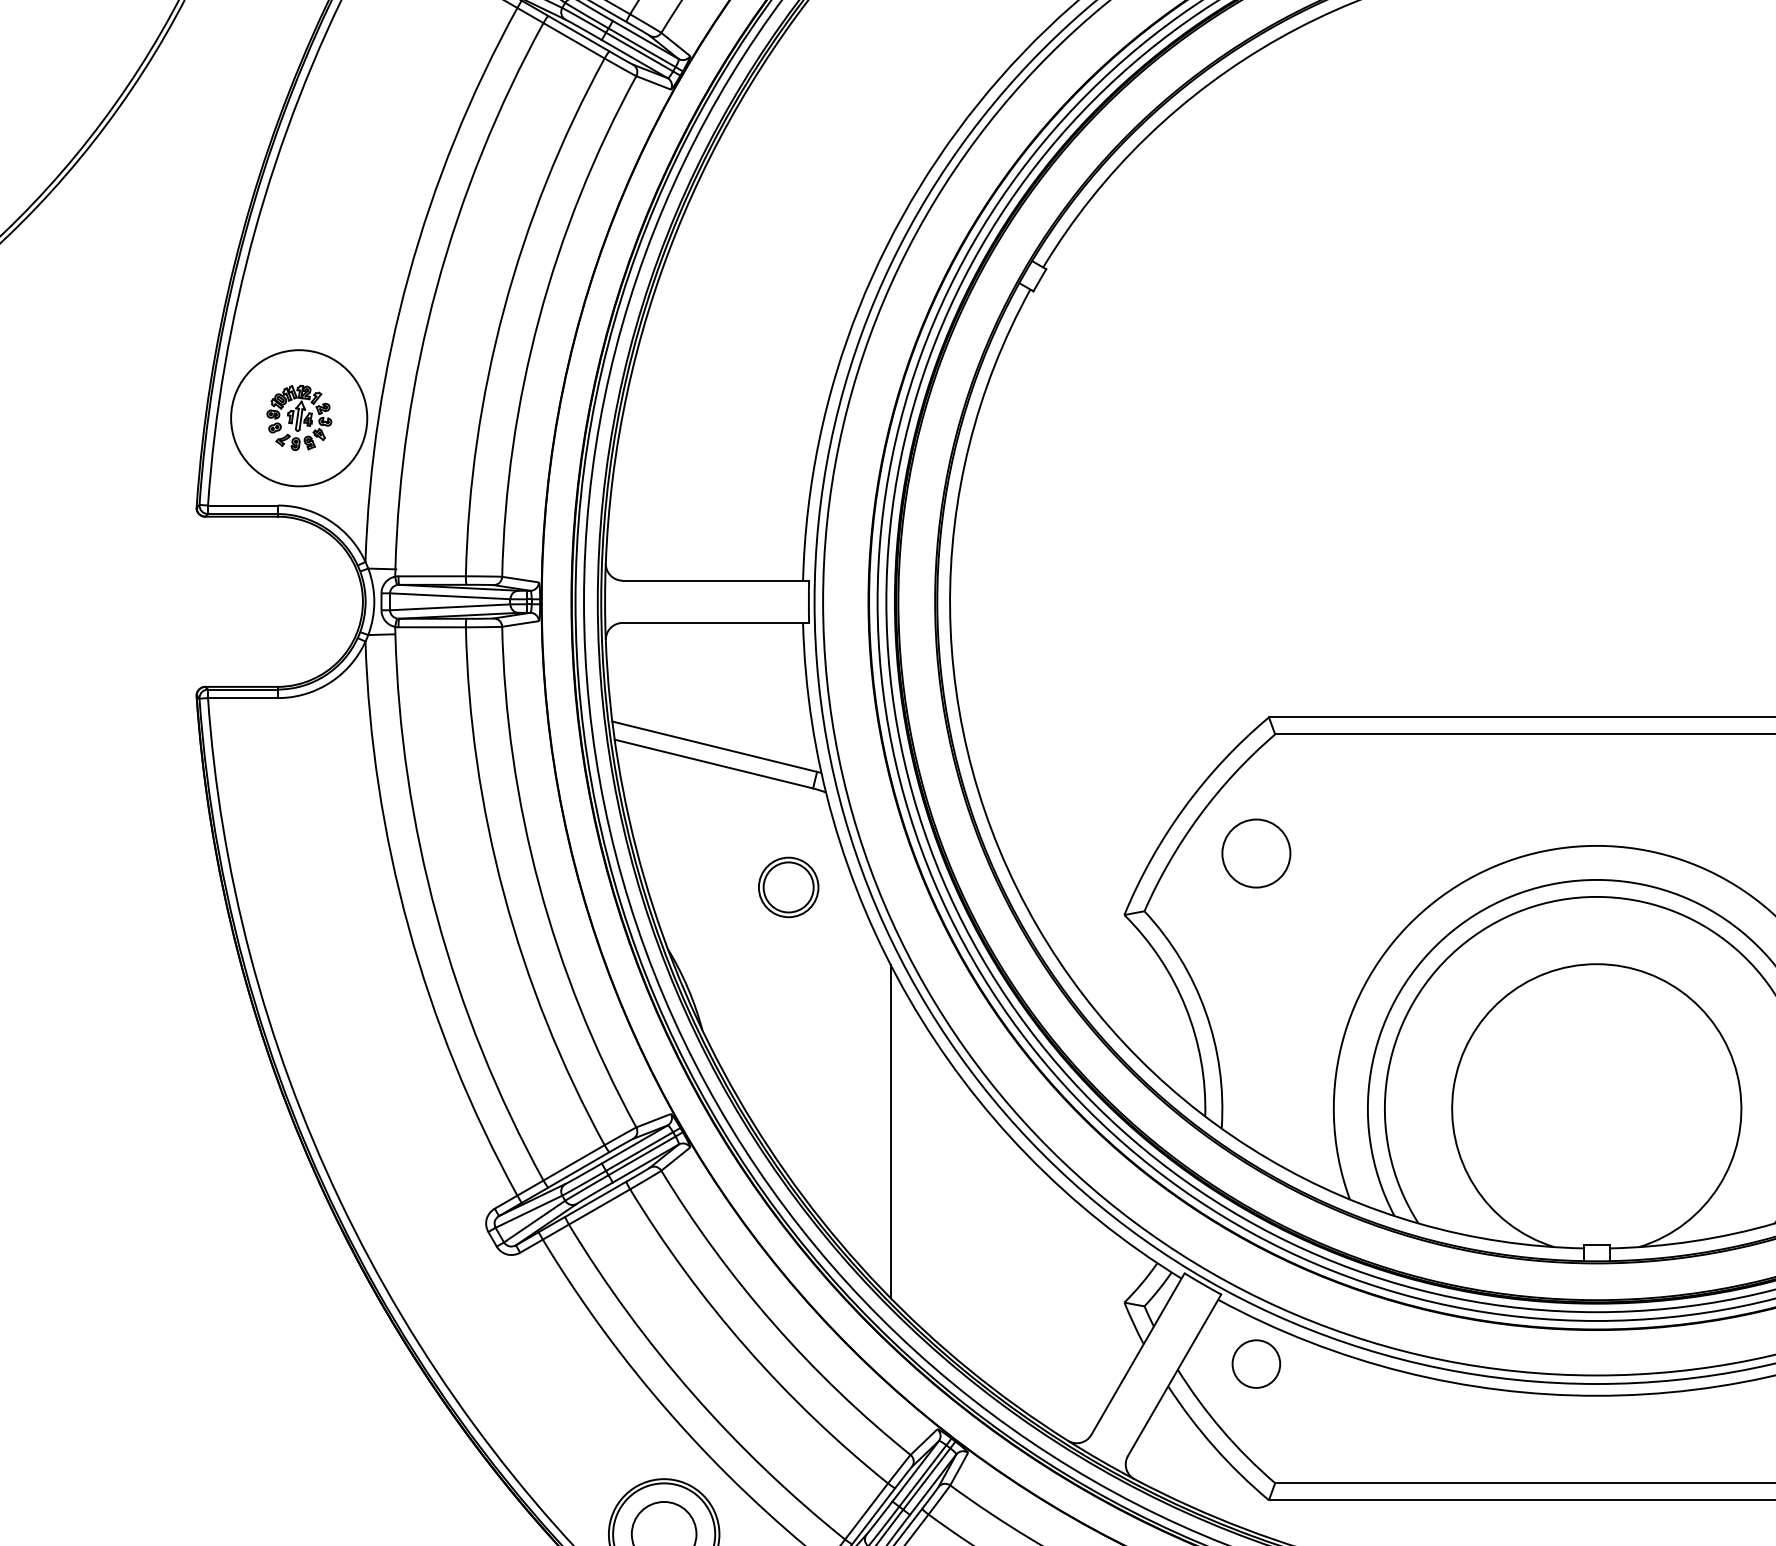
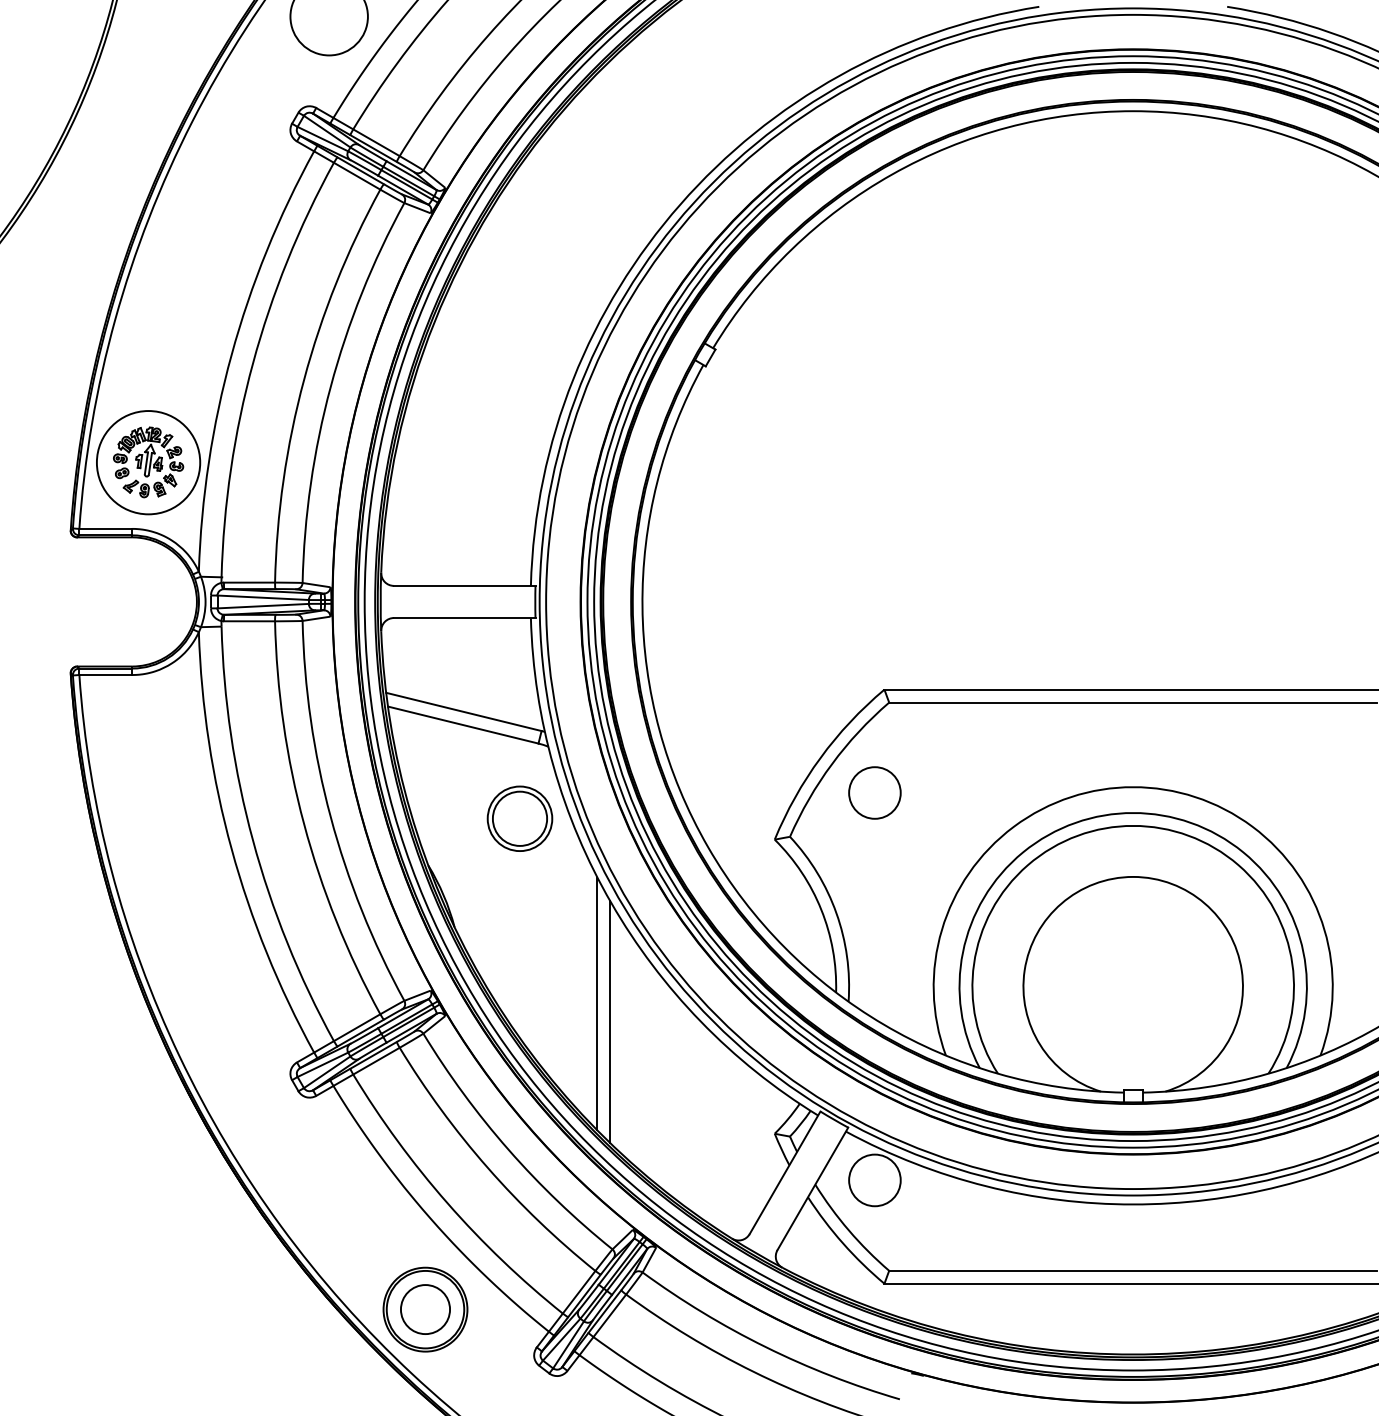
part: (299, 418) -> (148, 462), size x1.43
part: (788, 887) -> (519, 818), size x1.43
line: (907, 1155) -> (610, 1022), added
circle: (1255, 1364) -> (874, 1180), size x1.43

